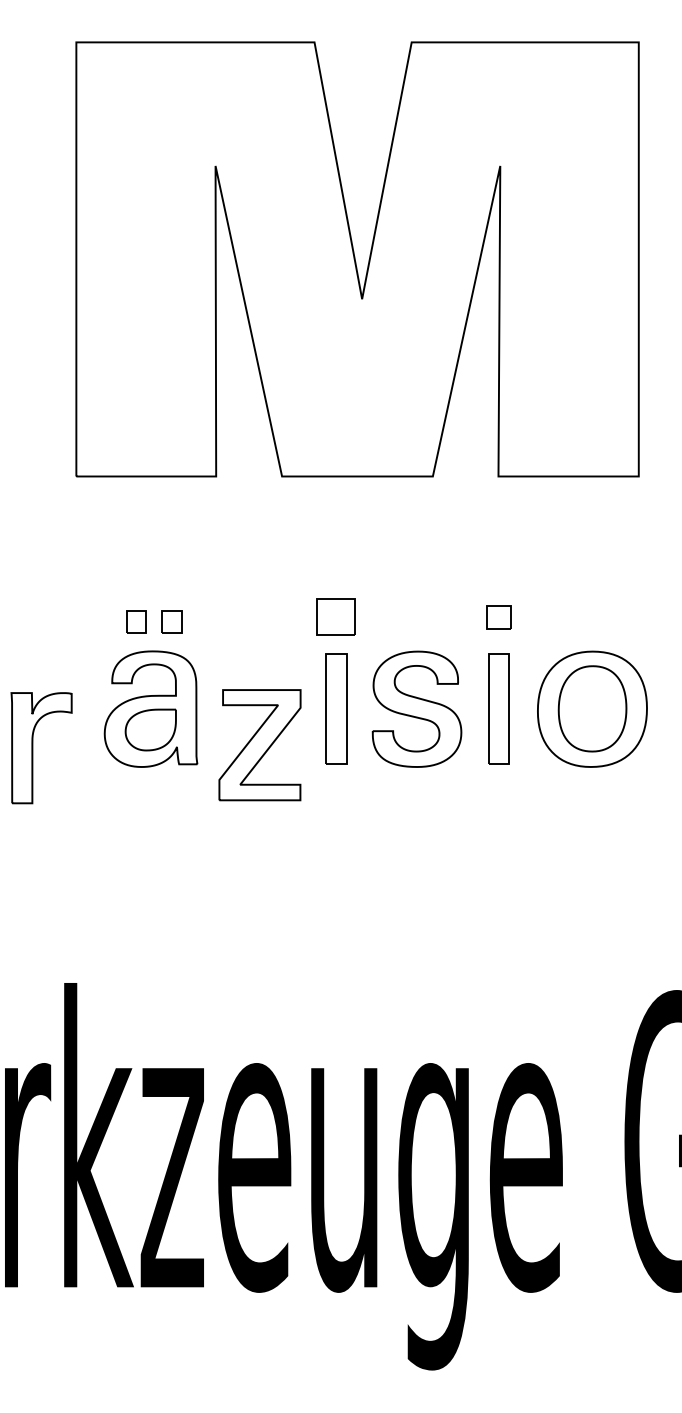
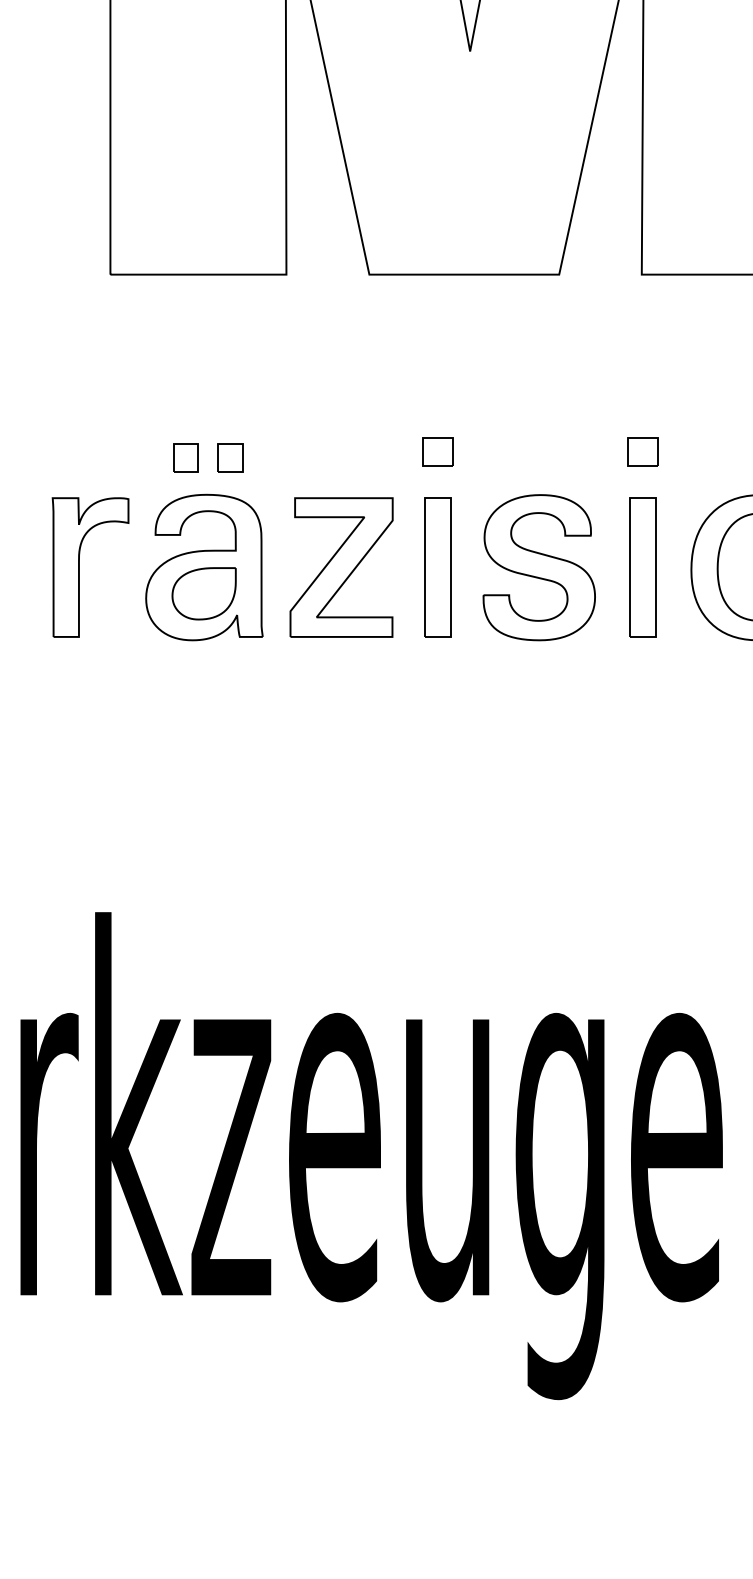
part: (335, 617) -> (436, 452), size x0.62
part: (259, 745) -> (340, 567), moved
part: (33, 748) -> (80, 567), moved

